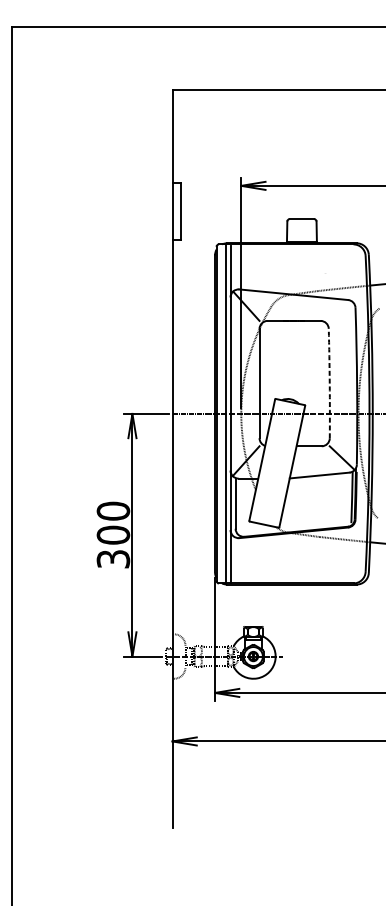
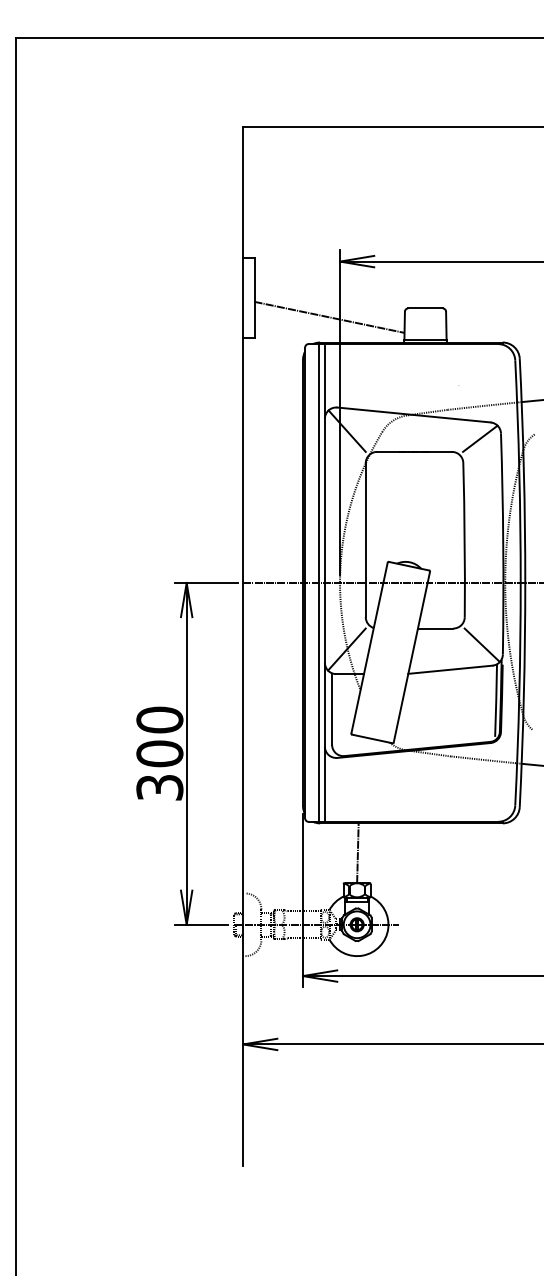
line: (233, 224) -> (329, 316), added
line: (340, 311) -> (480, 438), added
arc: (329, 383) -> (464, 540), dashed -> solid
line: (253, 605) -> (357, 852), added

